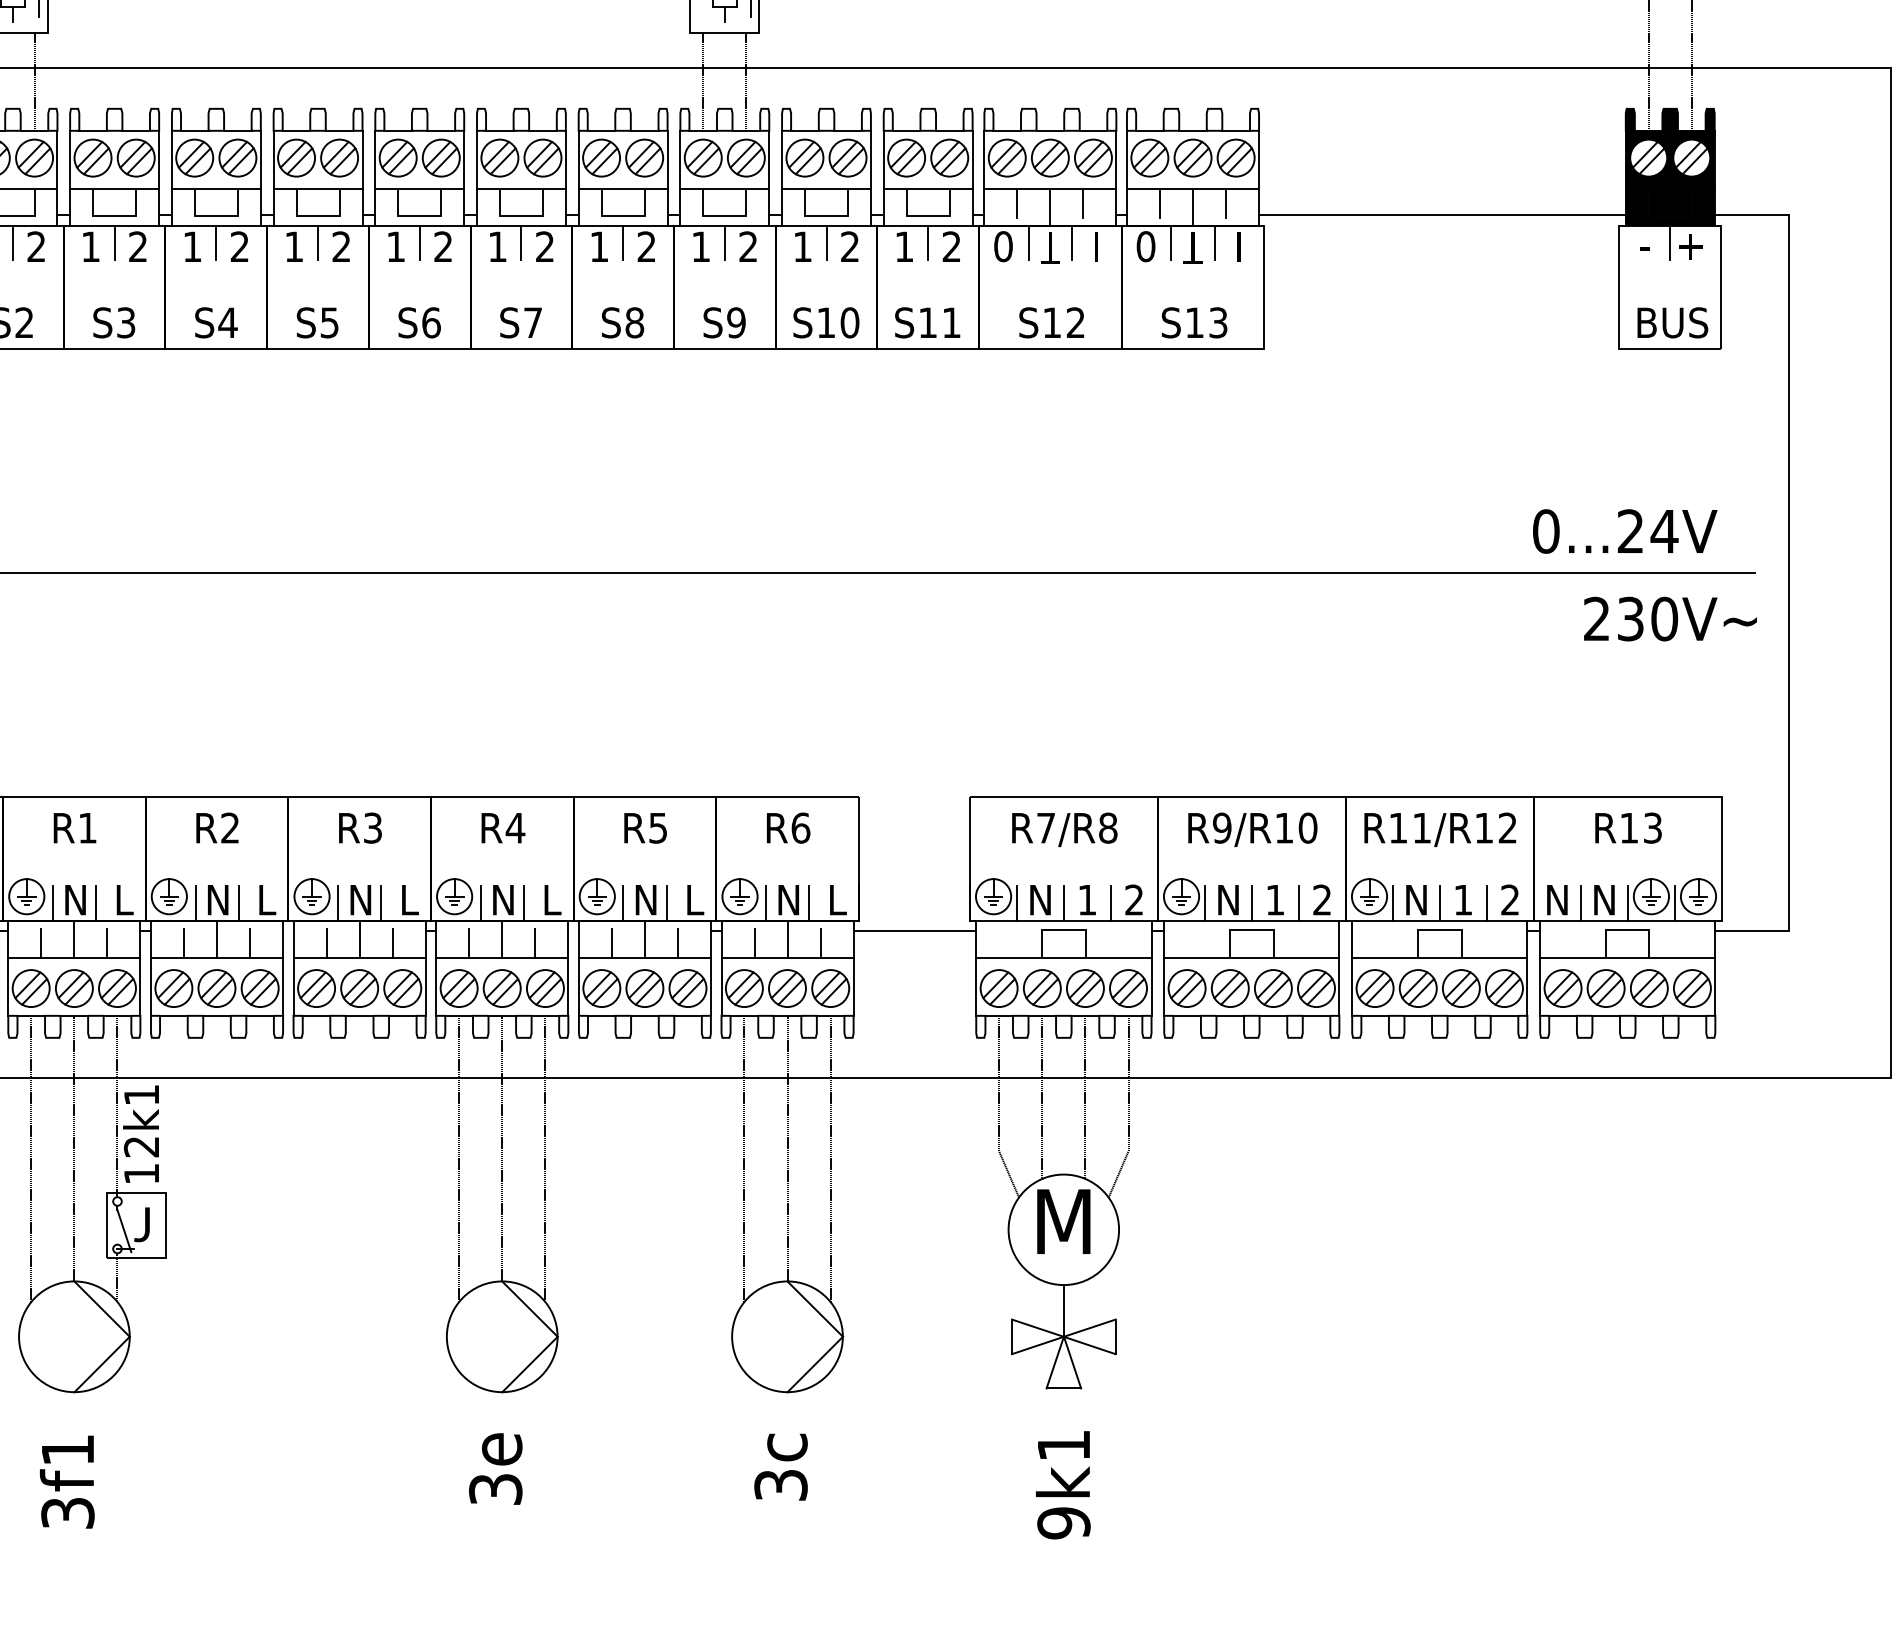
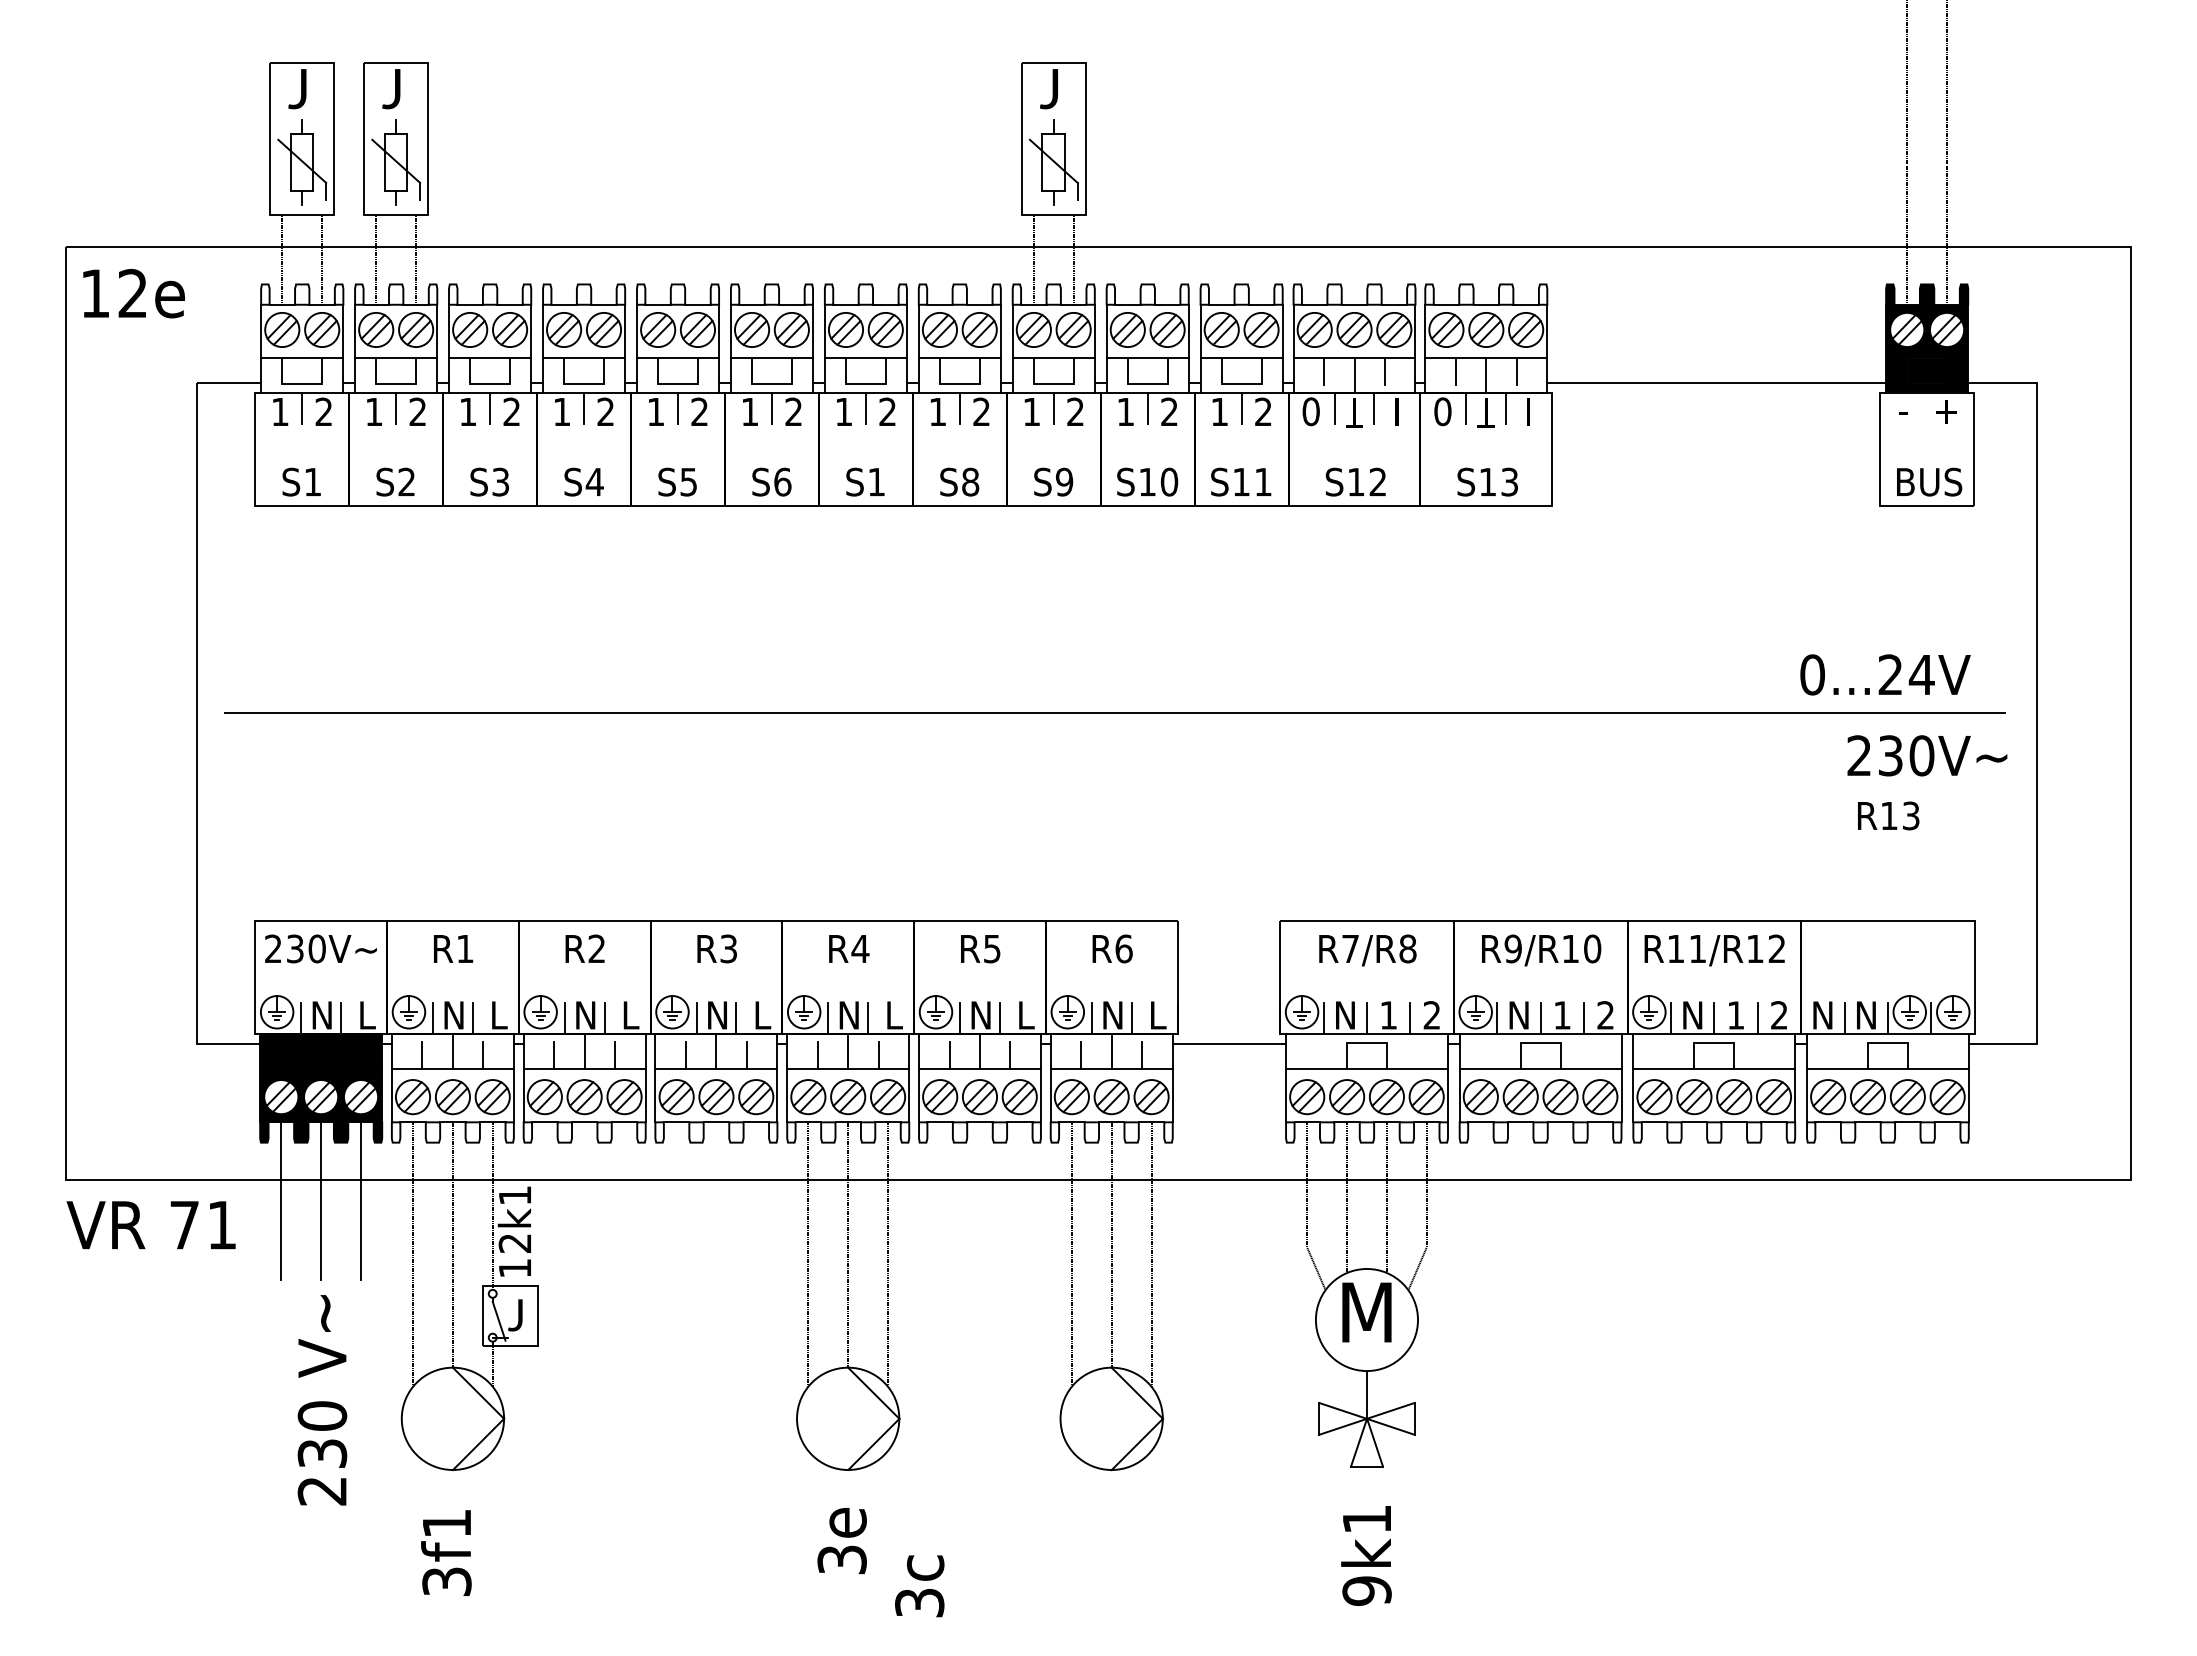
line: (1670, 243) -> (1927, 408), removed
text: (532, 323) -> (876, 482), S7 -> S1
text: (1628, 827) -> (1888, 815), moved
text: (780, 1467) -> (919, 1586), moved

